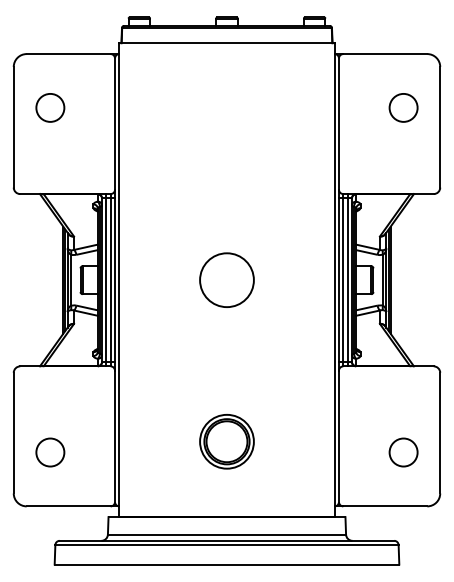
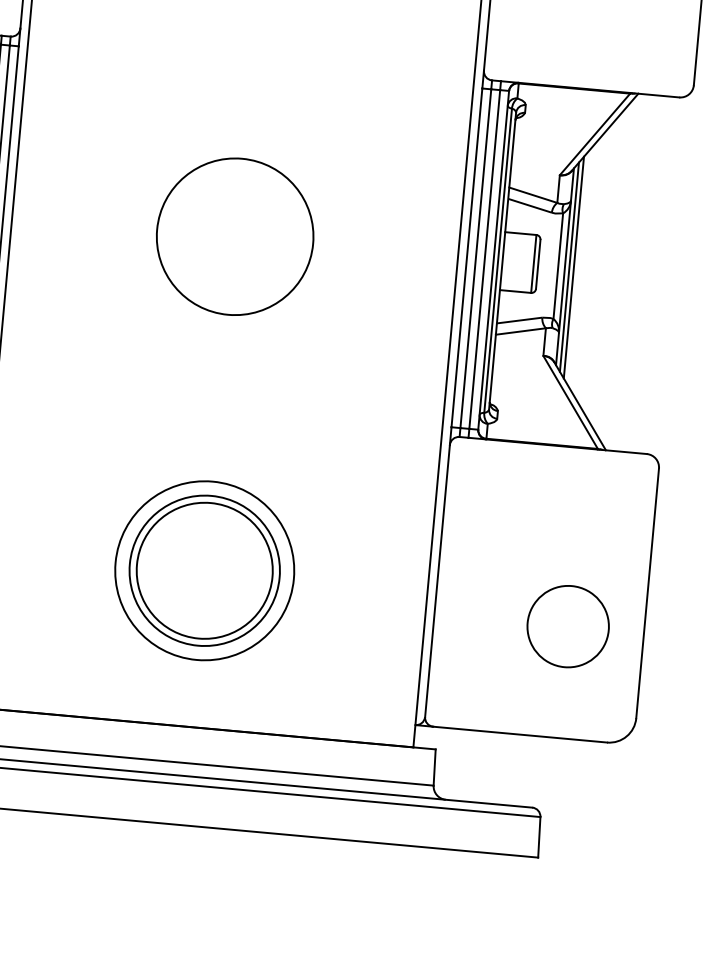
circle: (226, 280) -> (234, 237), size x1.4
part: (226, 441) -> (203, 570), size x1.6
circle: (403, 452) -> (567, 626), size x1.4

